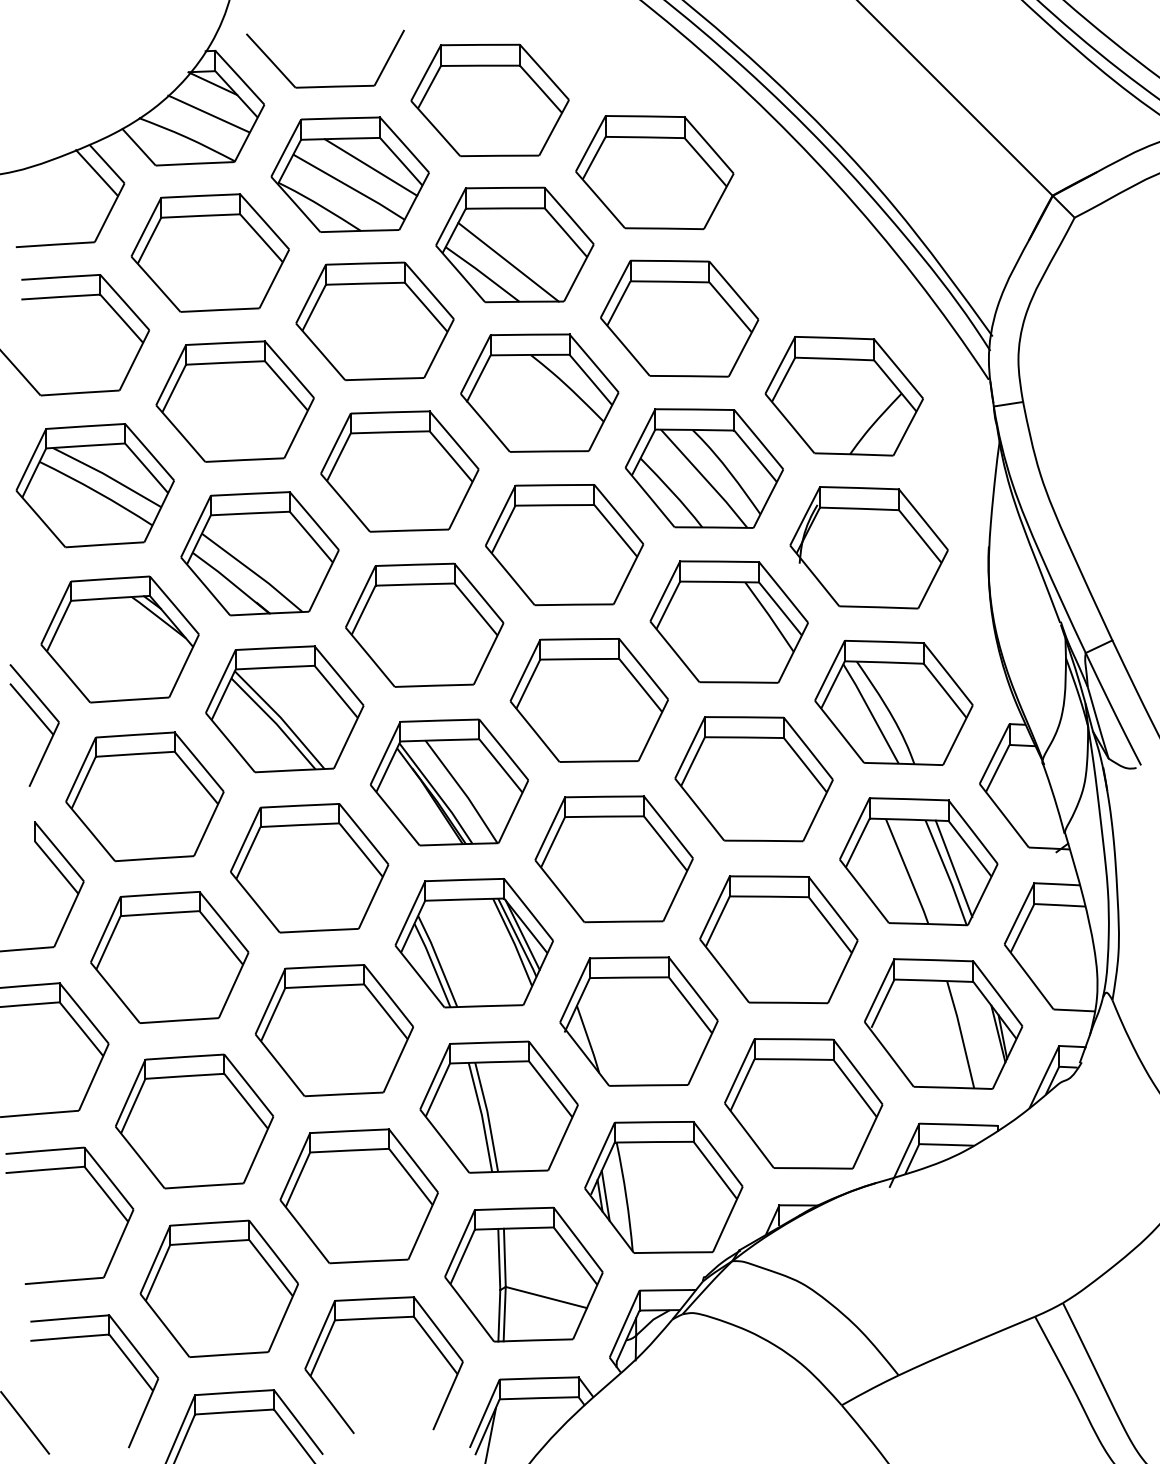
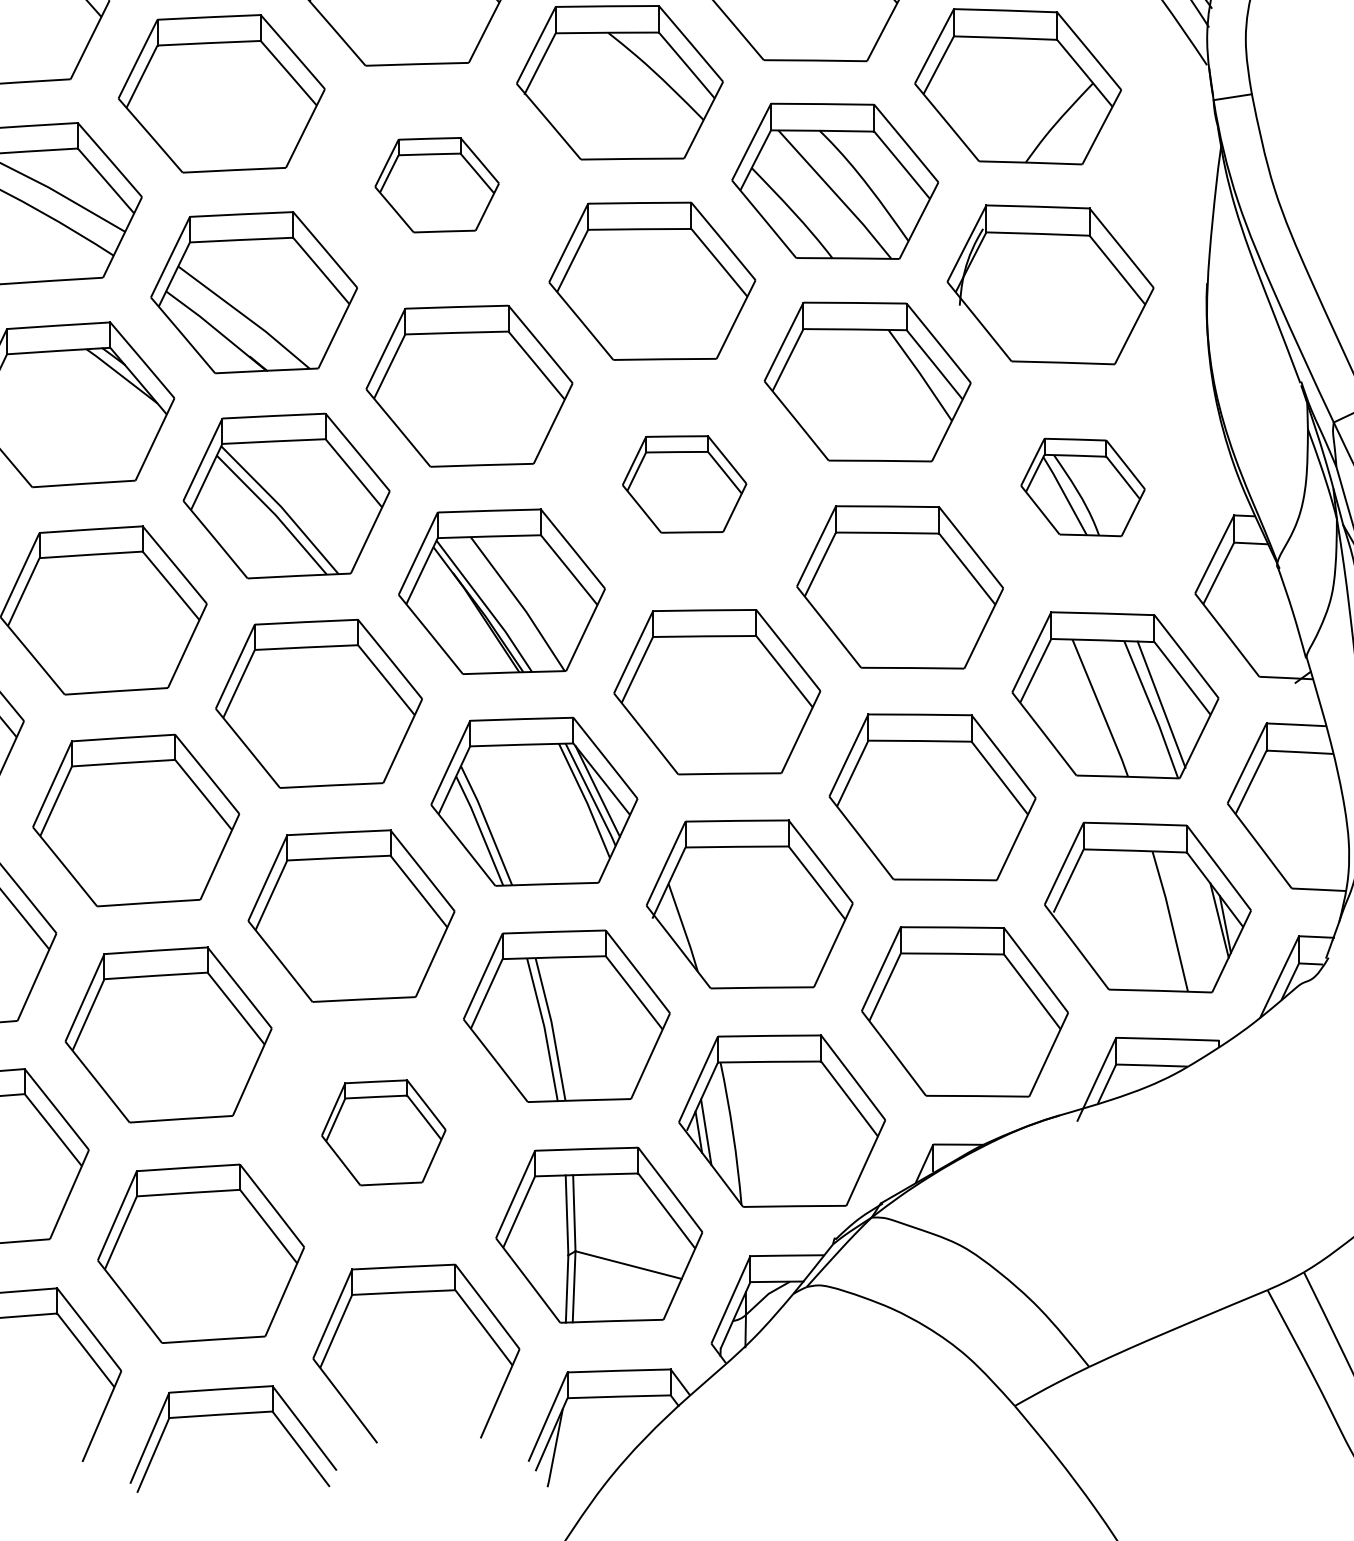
part: (399, 471) -> (436, 185), size x0.6
part: (588, 700) -> (683, 484), size x0.6
part: (893, 702) -> (1082, 487), size x0.6
part: (358, 1196) -> (382, 1133), size x0.6

